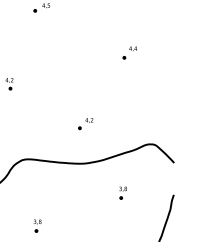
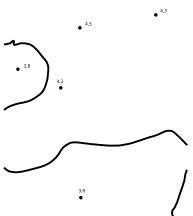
part: (129, 53) -> (152, 60), removed
part: (85, 123) -> (118, 114), removed
part: (122, 193) -> (147, 168), removed

